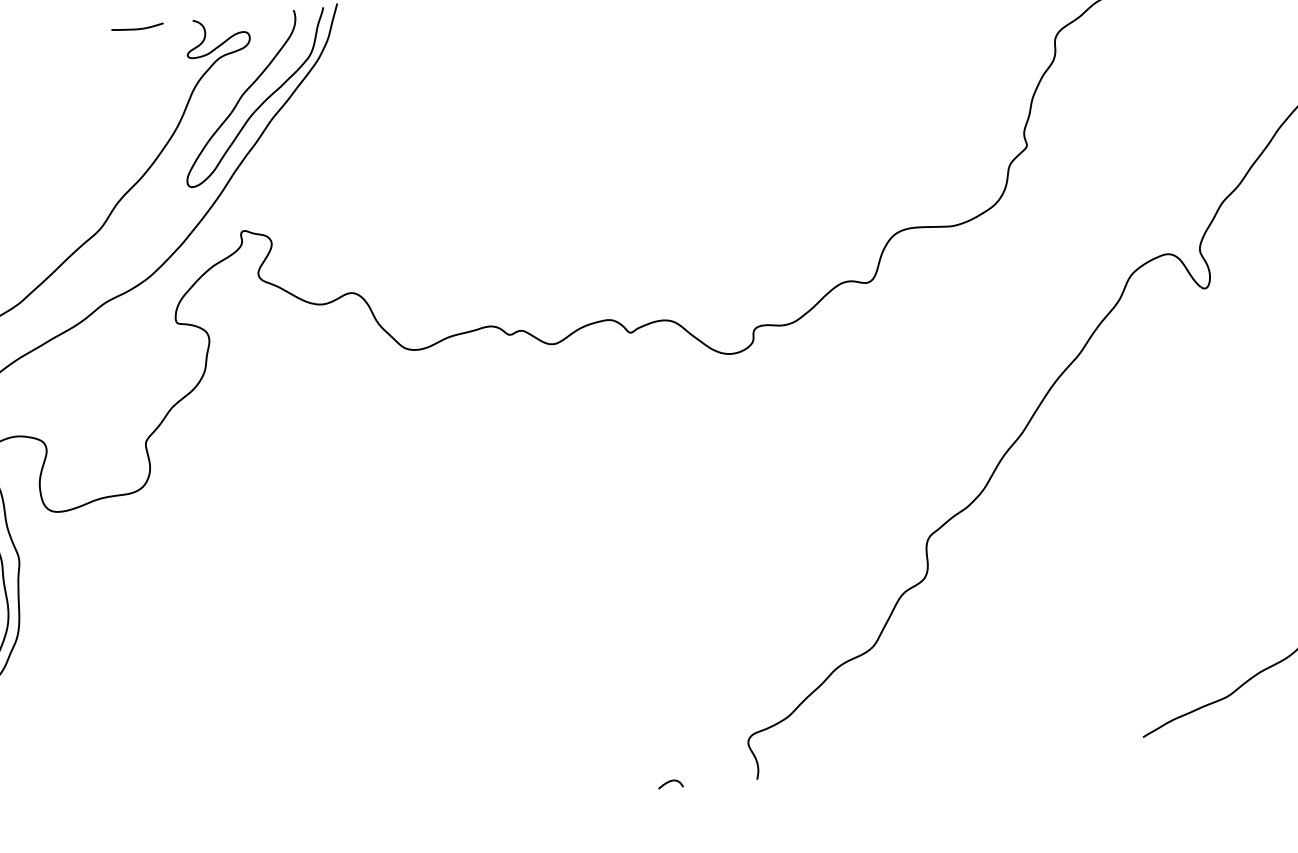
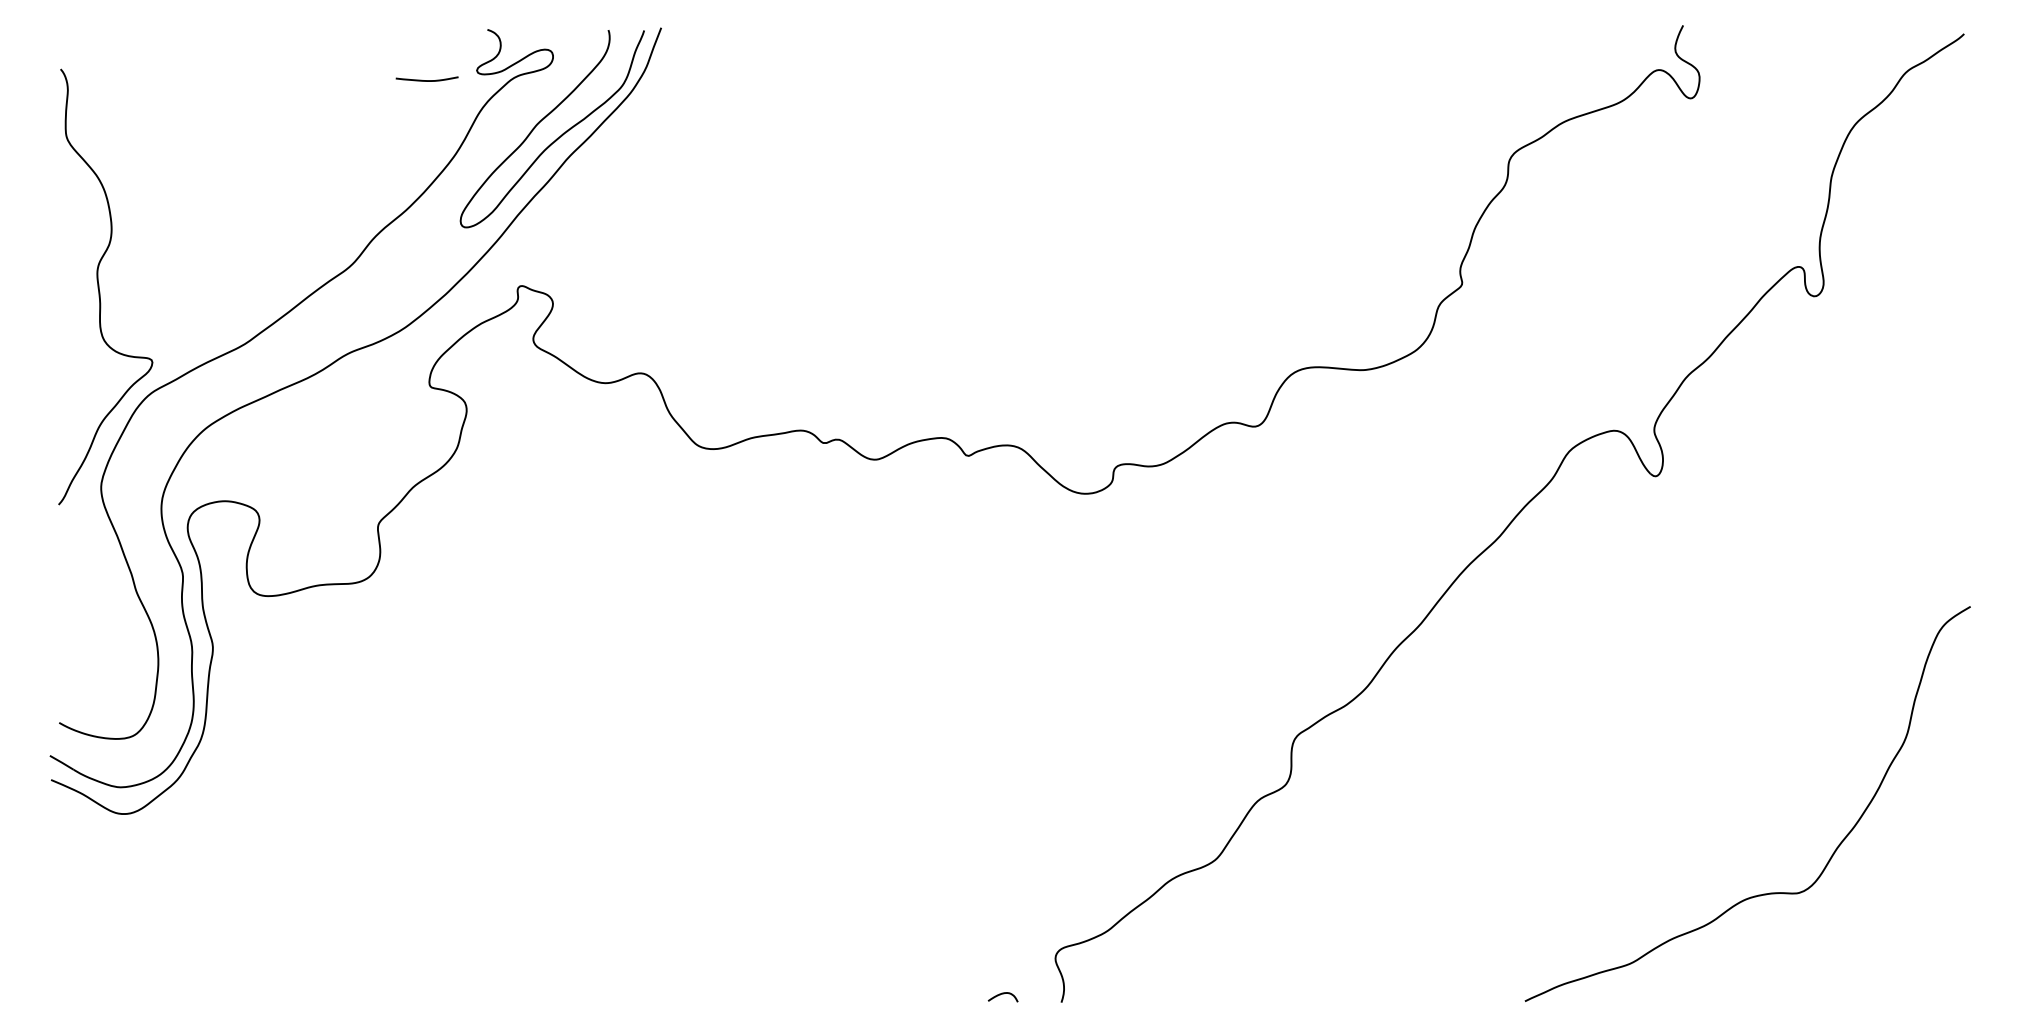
curve: (137, 28) -> (426, 80), moved
curve: (668, 783) -> (1000, 995), moved

